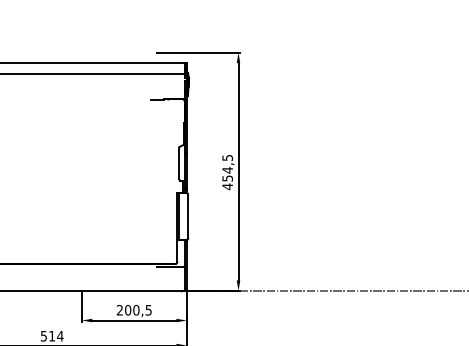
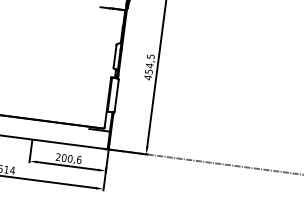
text: (148, 309) -> (79, 159), 200,5 -> 200,6

